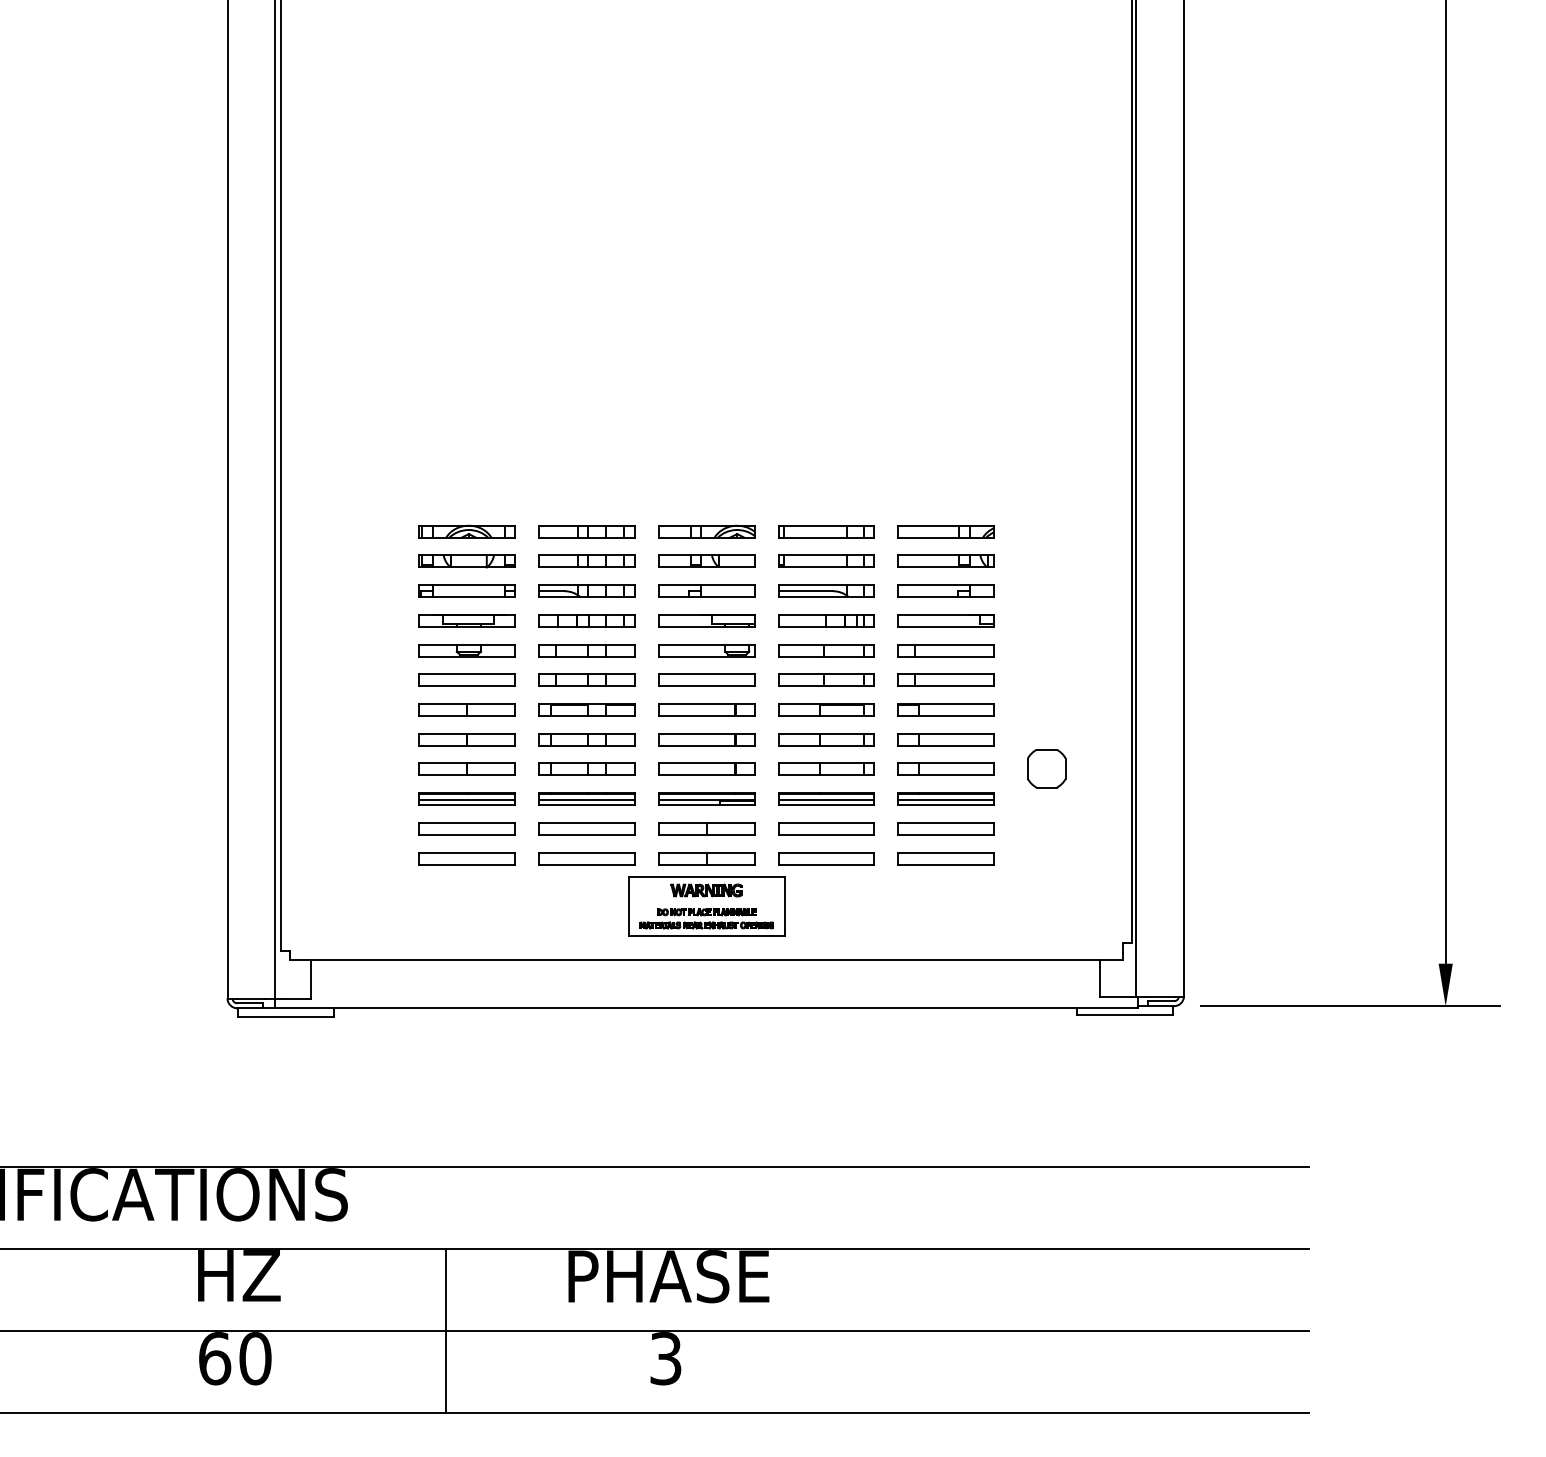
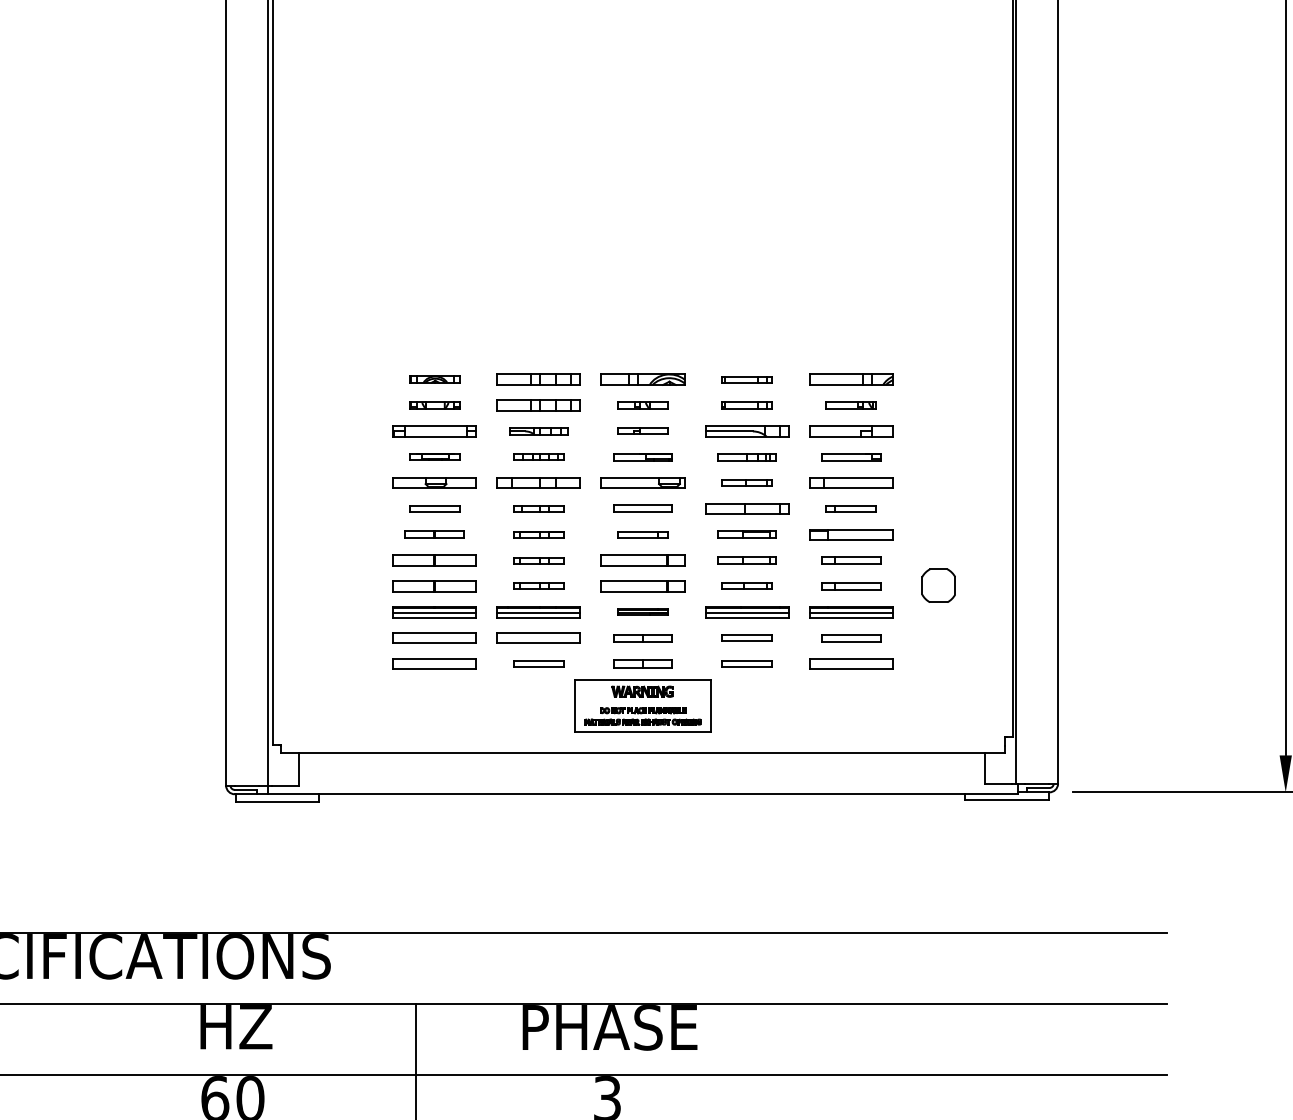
part: (466, 531) -> (434, 379), size x0.6
part: (826, 531) -> (747, 379), size x0.6
part: (706, 560) -> (642, 404), size x0.6
part: (826, 560) -> (747, 404), size x0.6
part: (945, 560) -> (850, 404), size x0.6
part: (466, 561) -> (434, 405), size x0.6
part: (586, 590) -> (538, 430), size x0.7
part: (706, 590) -> (642, 430), size x0.6
part: (466, 620) -> (434, 456), size x0.6
part: (586, 620) -> (538, 456), size x0.6
part: (706, 620) -> (642, 456), size x0.7
part: (826, 620) -> (747, 456), size x0.7
part: (945, 620) -> (850, 456), size x0.7
part: (826, 650) -> (747, 482), size x0.6
part: (466, 679) -> (434, 508), size x0.6
part: (586, 679) -> (538, 508), size x0.6
part: (706, 679) -> (642, 508), size x0.7
part: (945, 679) -> (850, 508), size x0.6
part: (466, 709) -> (434, 534), size x0.7
part: (586, 709) -> (538, 534), size x0.6
part: (706, 709) -> (642, 534), size x0.6
part: (826, 709) -> (747, 534), size x0.7
part: (586, 739) -> (538, 560), size x0.6
part: (826, 739) -> (747, 560), size x0.7
part: (945, 739) -> (850, 560), size x0.7
part: (586, 768) -> (538, 585), size x0.6
part: (826, 768) -> (747, 585), size x0.6
part: (945, 768) -> (850, 585), size x0.7
part: (706, 798) -> (642, 611), size x0.6
part: (706, 828) -> (642, 637), size x0.7
part: (826, 828) -> (747, 637), size x0.6
part: (945, 828) -> (850, 637), size x0.7
part: (586, 858) -> (538, 663), size x0.6
part: (706, 858) -> (642, 663), size x0.7
part: (826, 858) -> (747, 663), size x0.6

